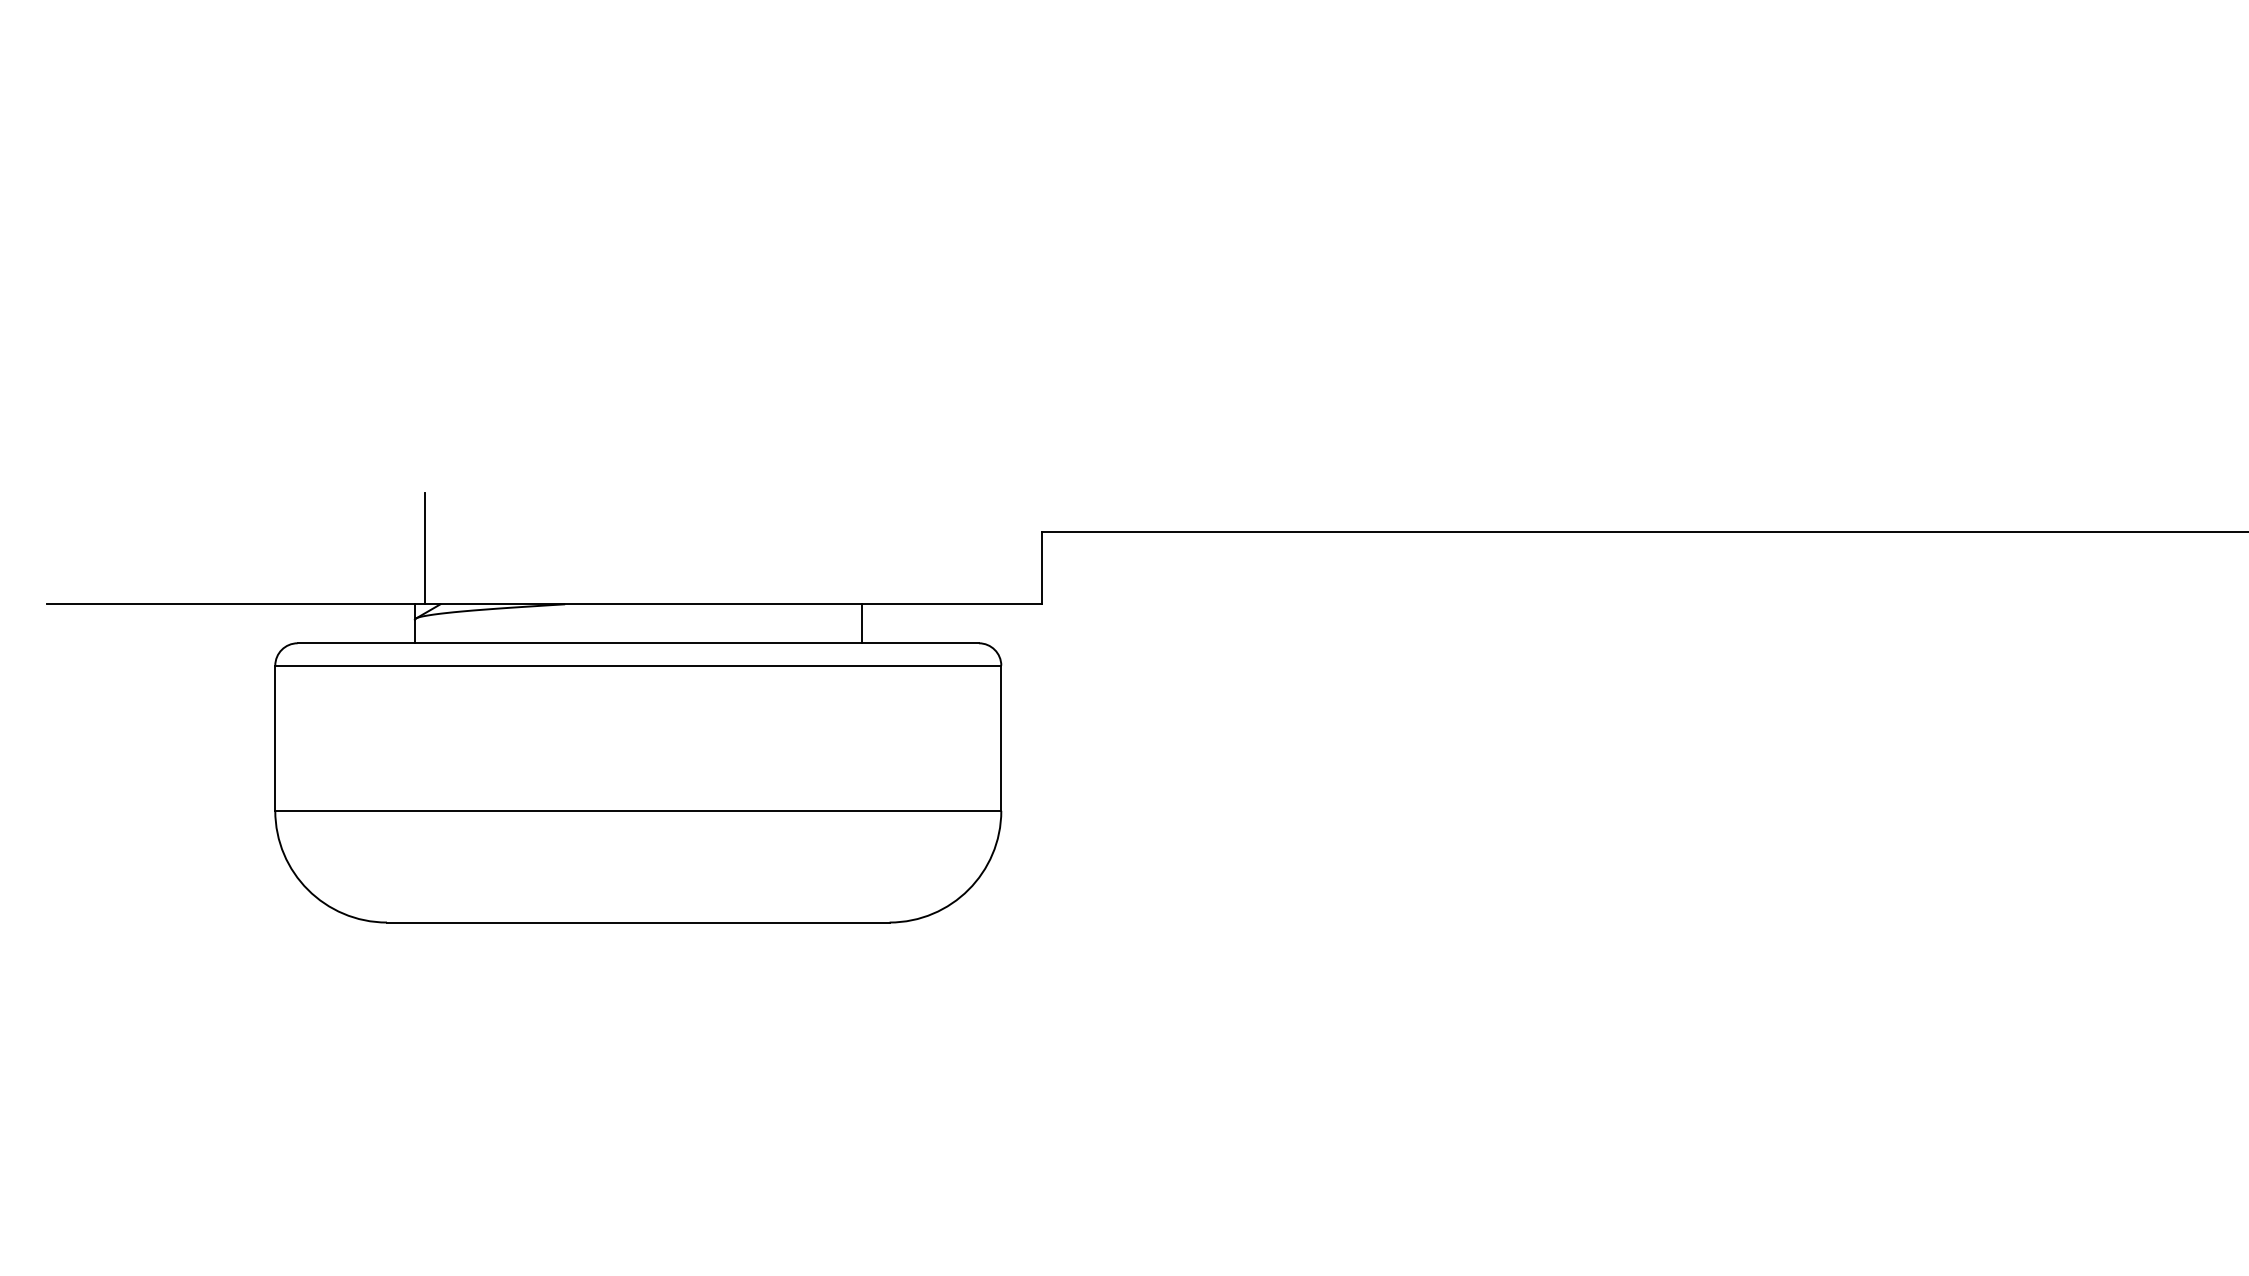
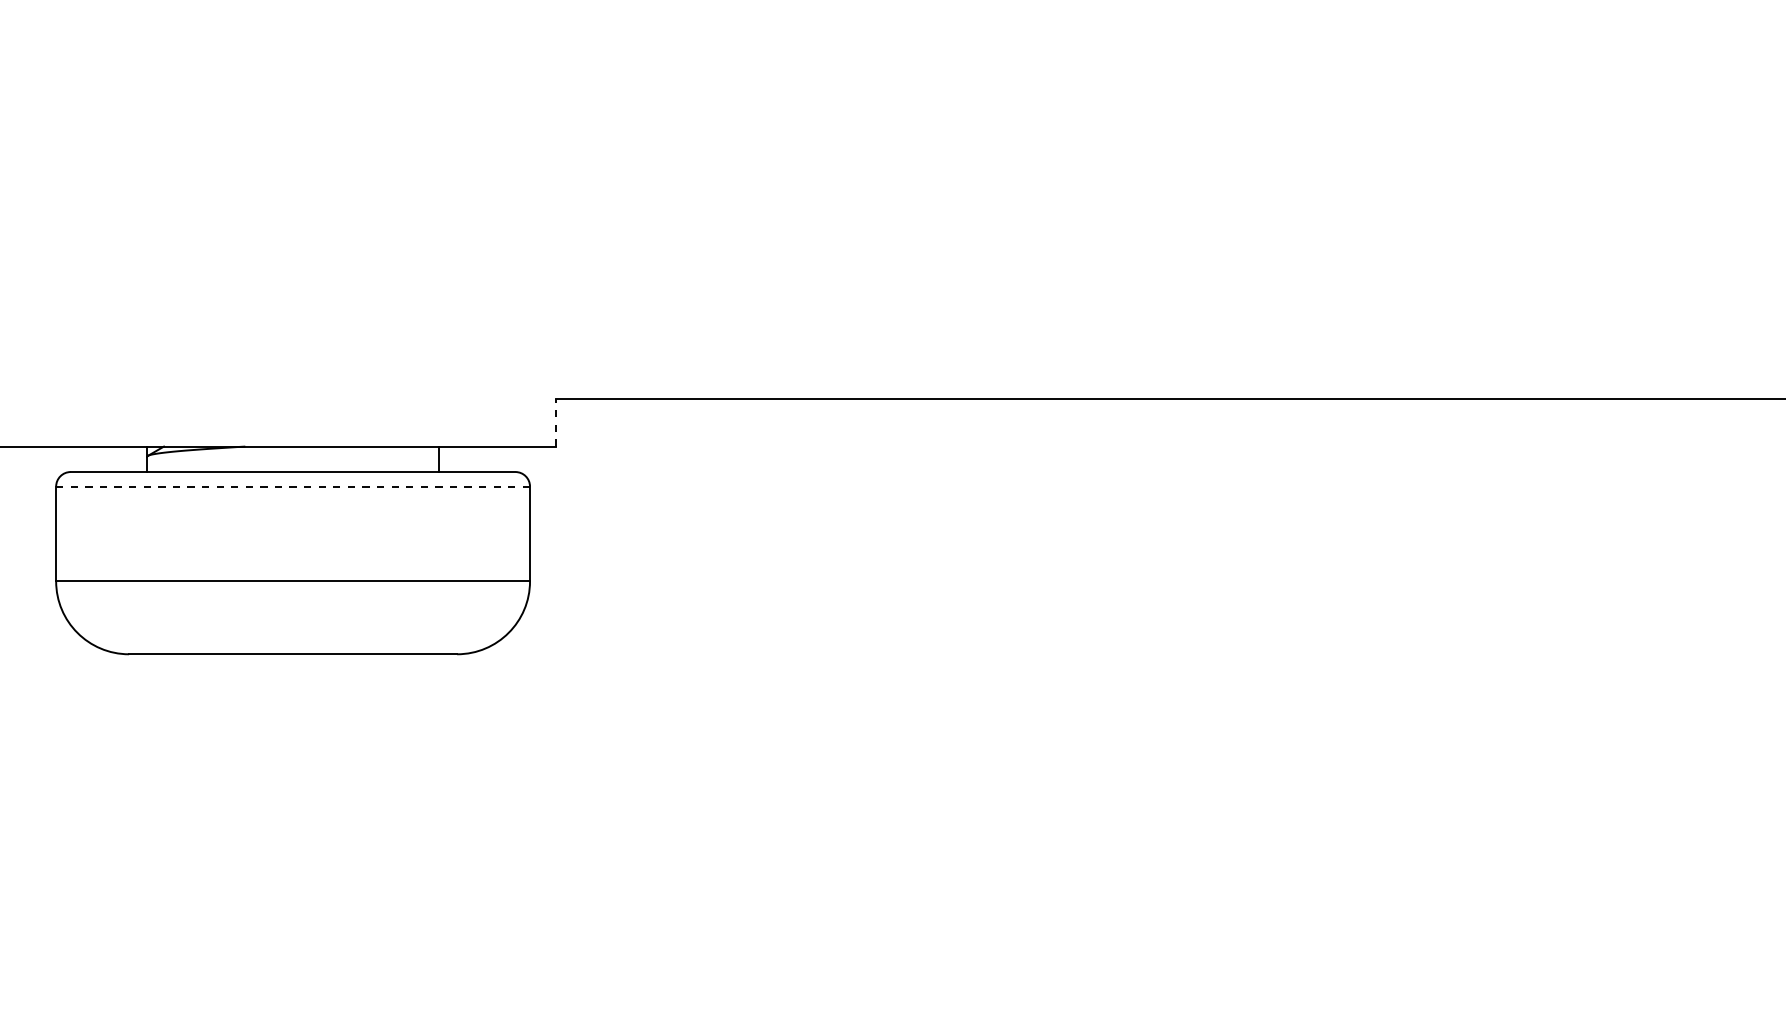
line: (425, 547) -> (154, 409), removed
line: (1041, 567) -> (556, 422), solid -> dashed
line: (638, 665) -> (293, 486), solid -> dashed

